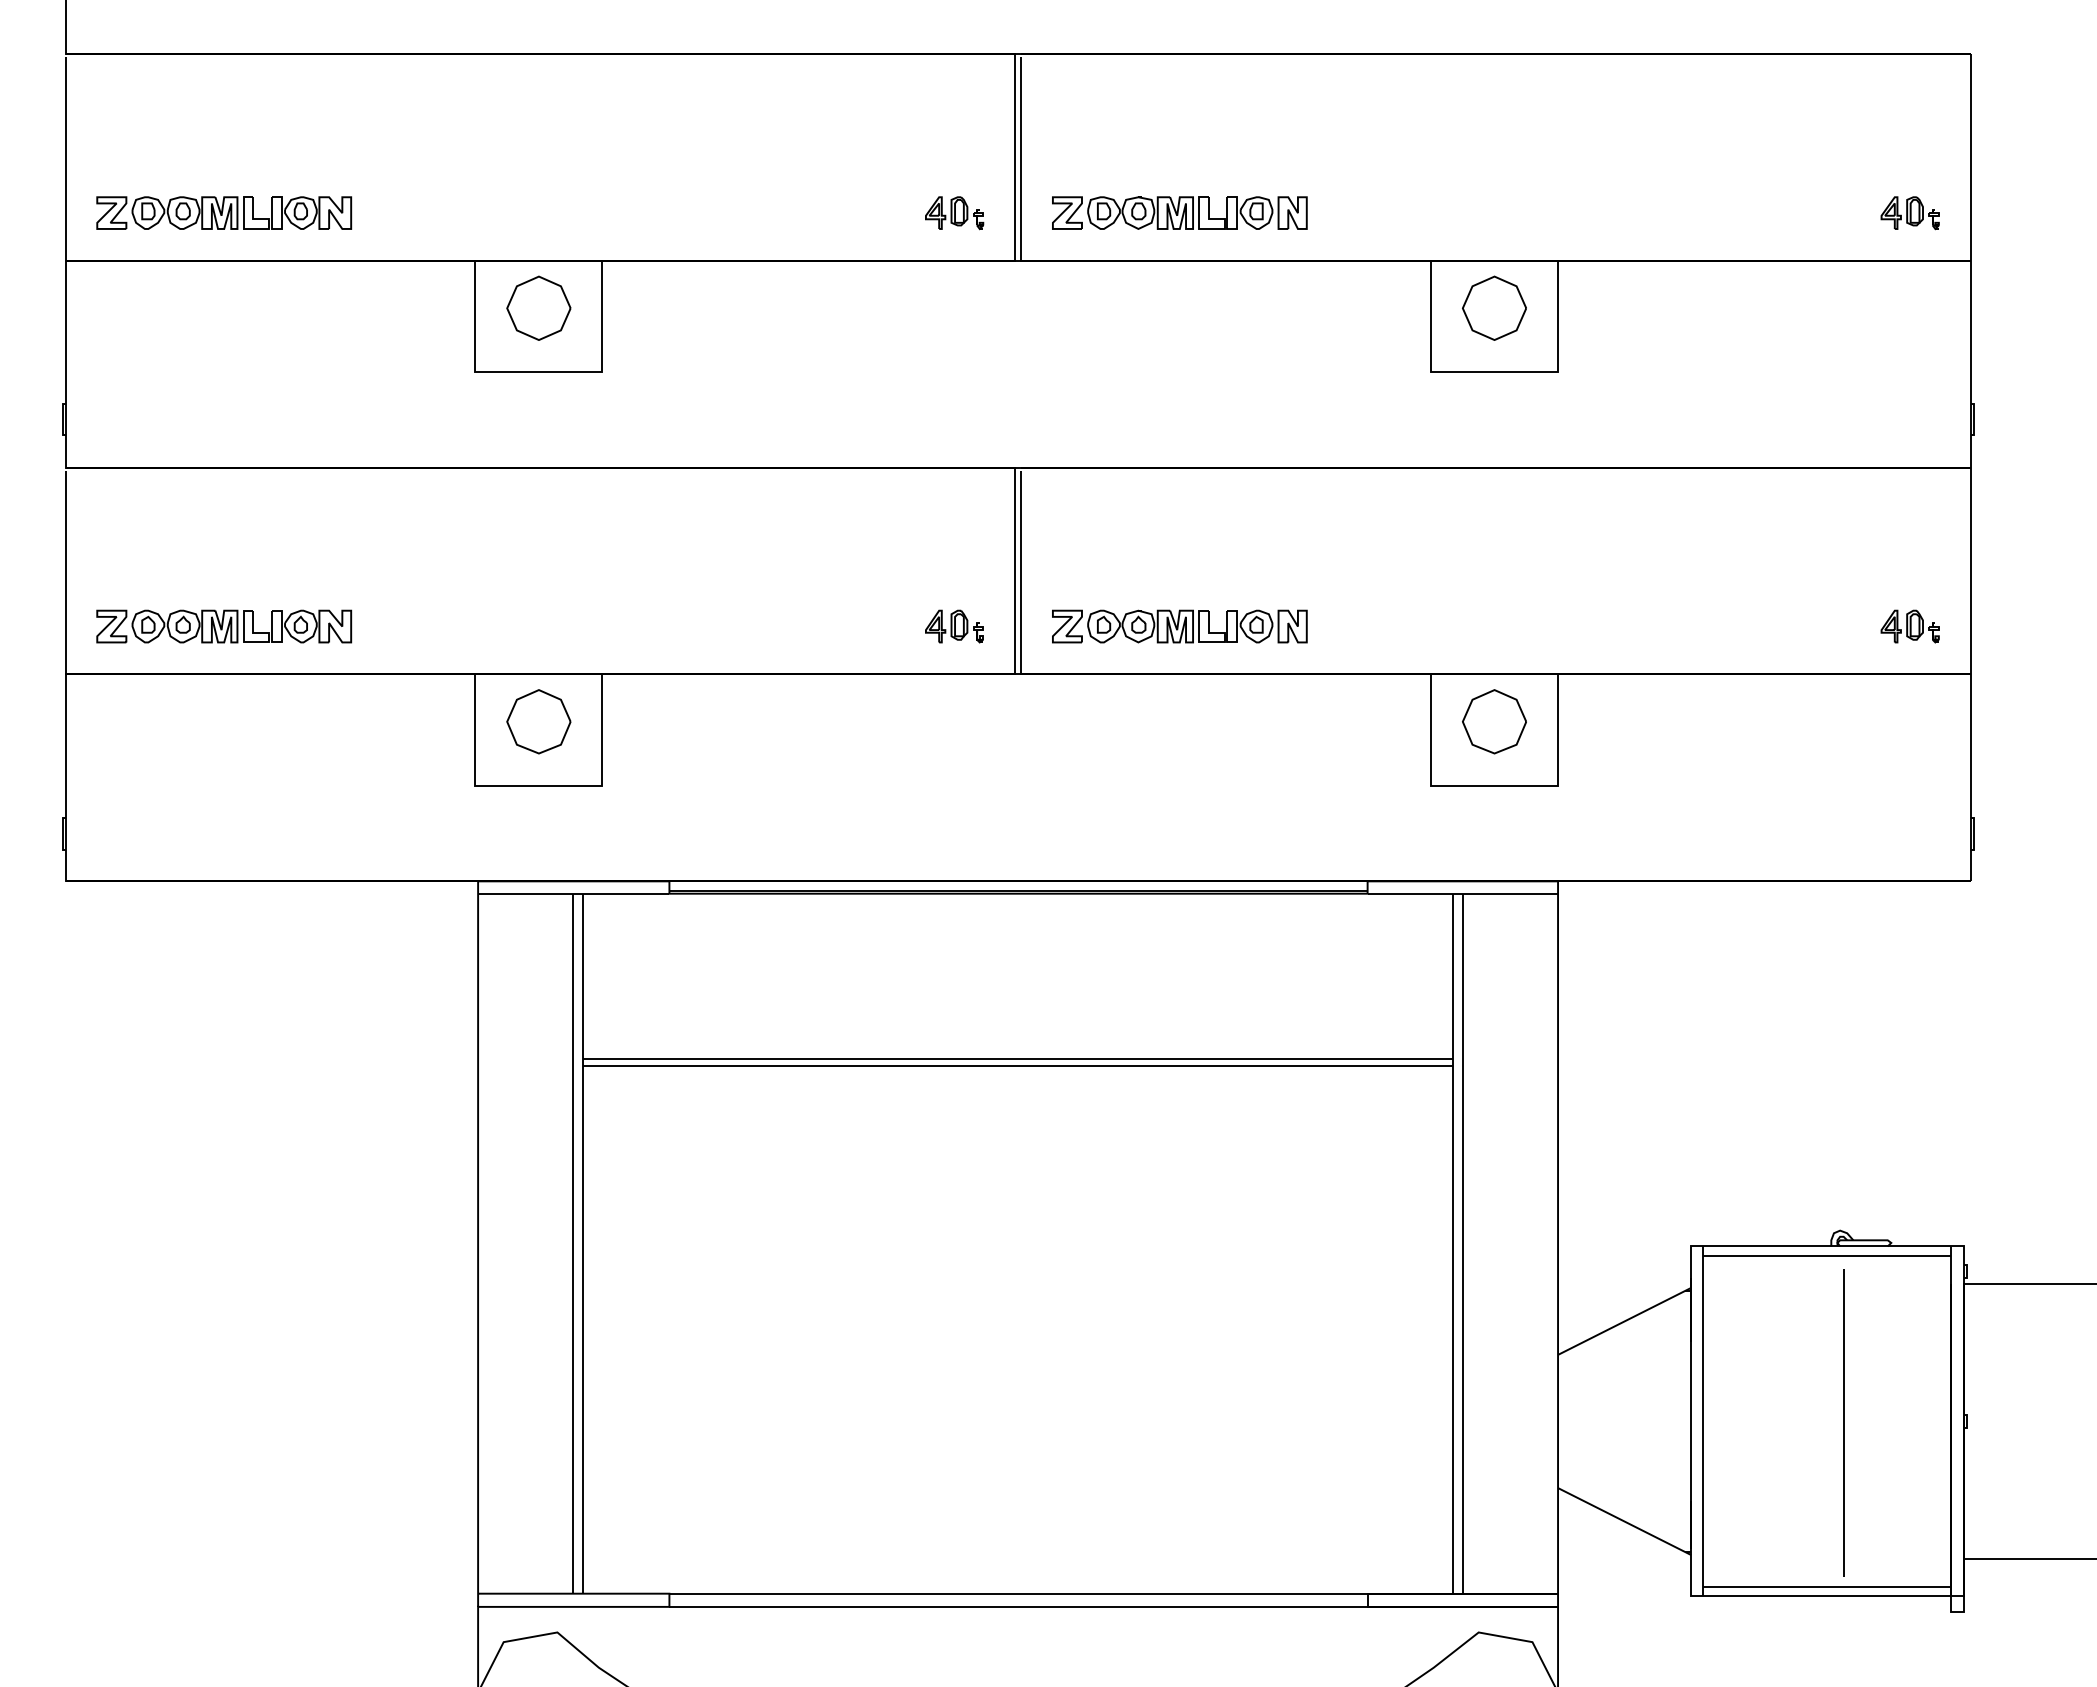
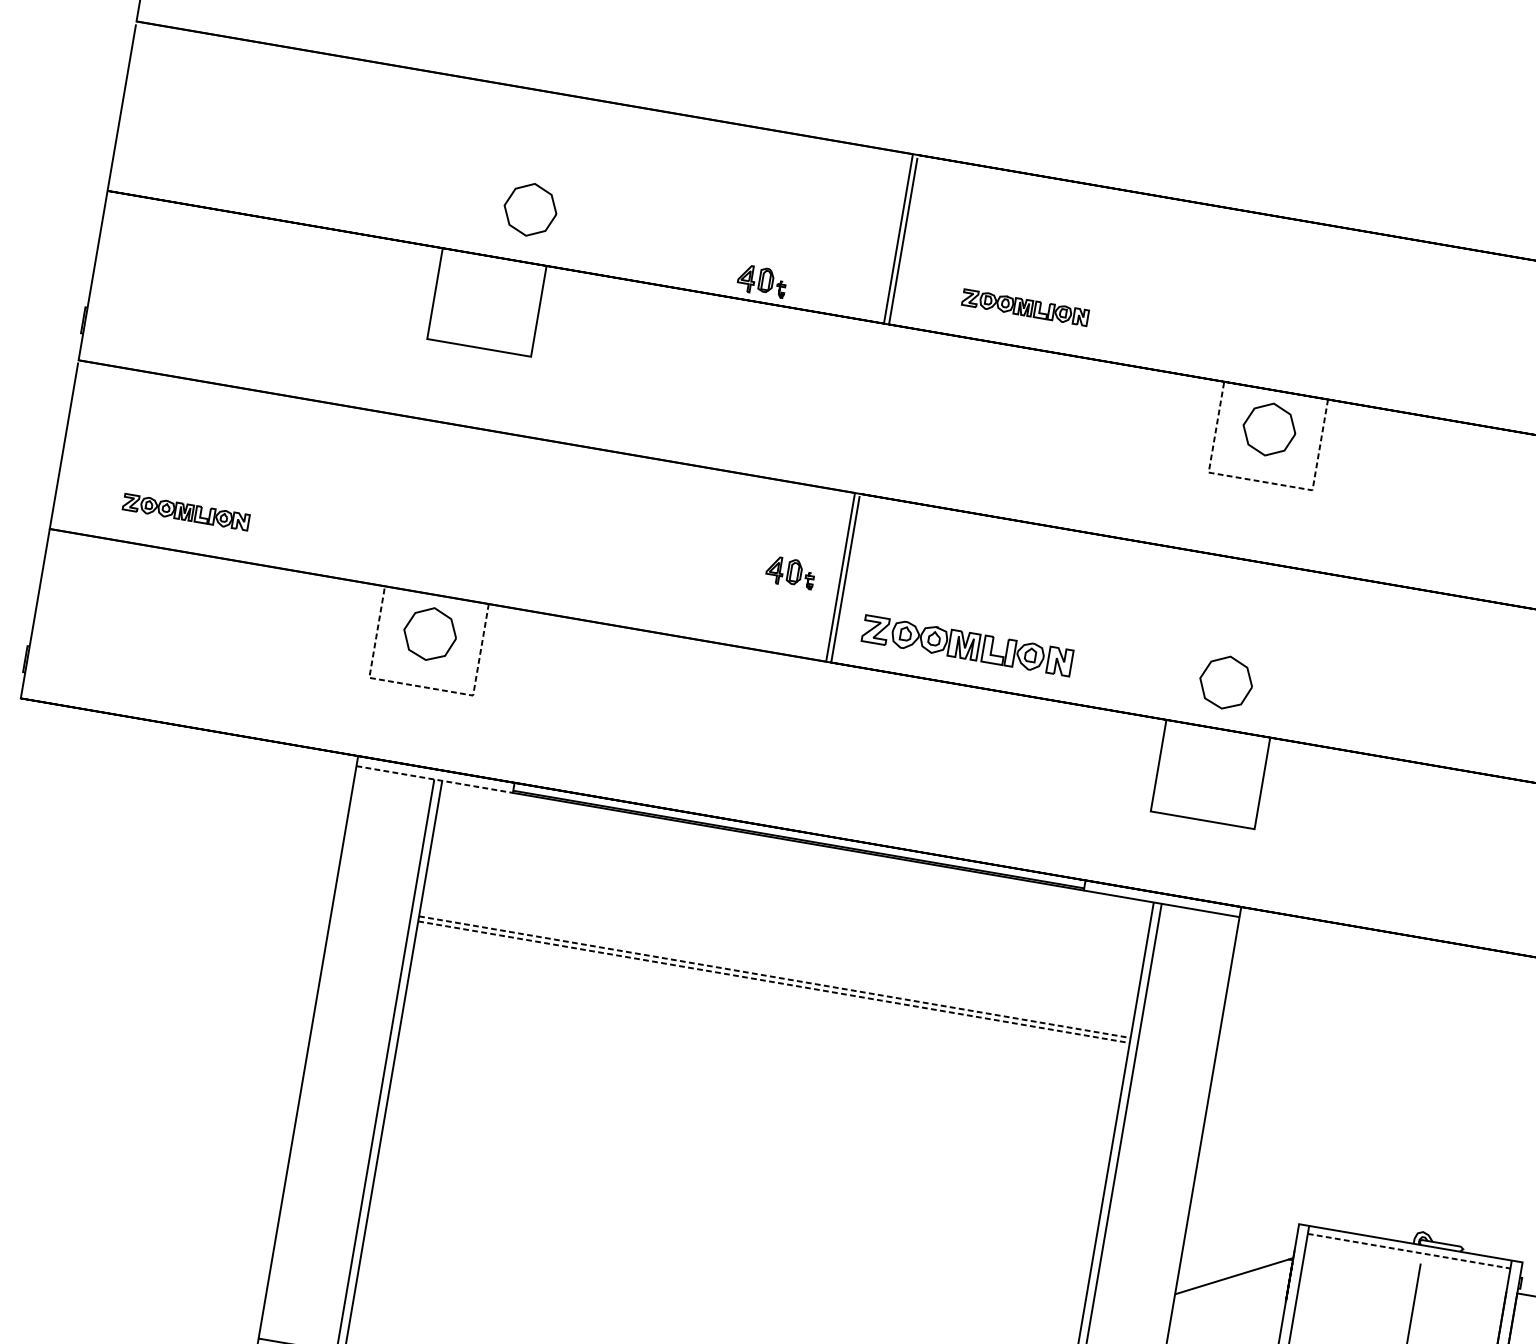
part: (224, 212) -> (244, 173), removed
part: (1179, 212) -> (1025, 307), size x0.6
part: (954, 213) -> (761, 281), moved
part: (538, 307) -> (530, 209), moved
line: (1494, 371) -> (1260, 481), solid -> dashed
part: (224, 626) -> (186, 512), size x0.6
part: (954, 626) -> (790, 572), moved
part: (1494, 721) -> (1226, 682), moved
line: (538, 786) -> (420, 686), solid -> dashed
line: (573, 893) -> (434, 779), solid -> dashed
line: (1018, 1059) -> (775, 977), solid -> dashed
line: (1018, 1065) -> (774, 982), solid -> dashed
line: (1827, 1256) -> (1409, 1251), solid -> dashed

